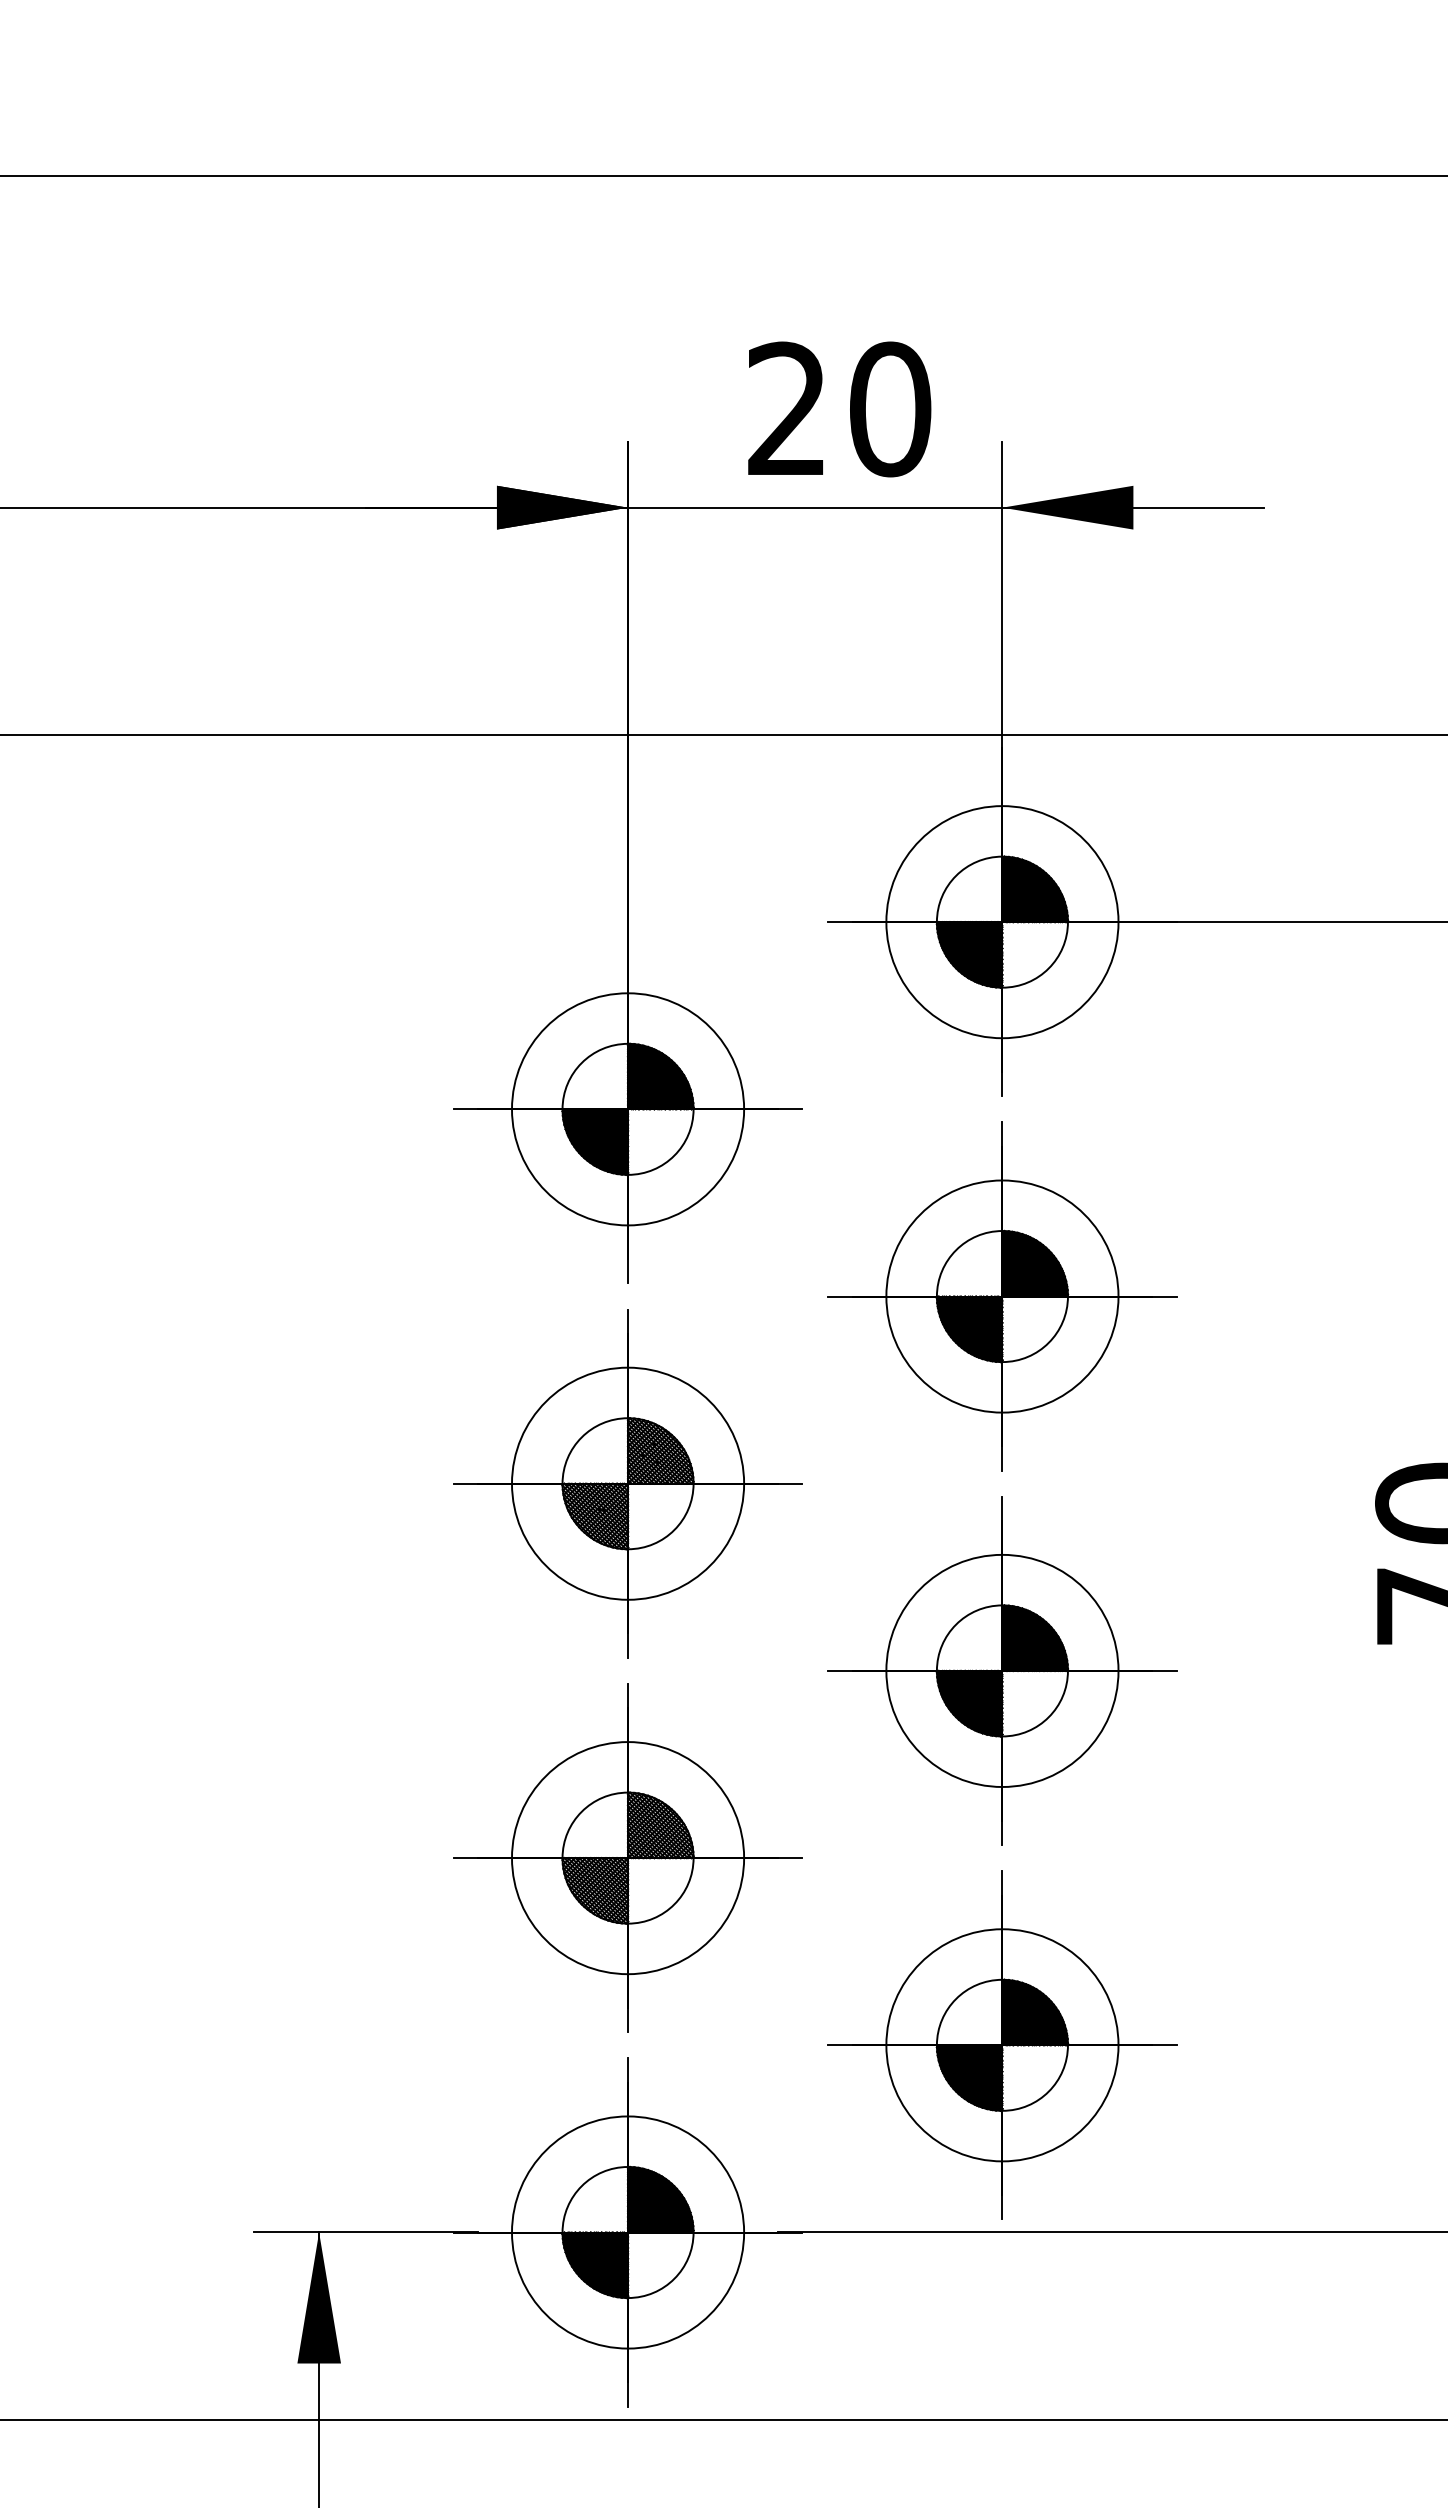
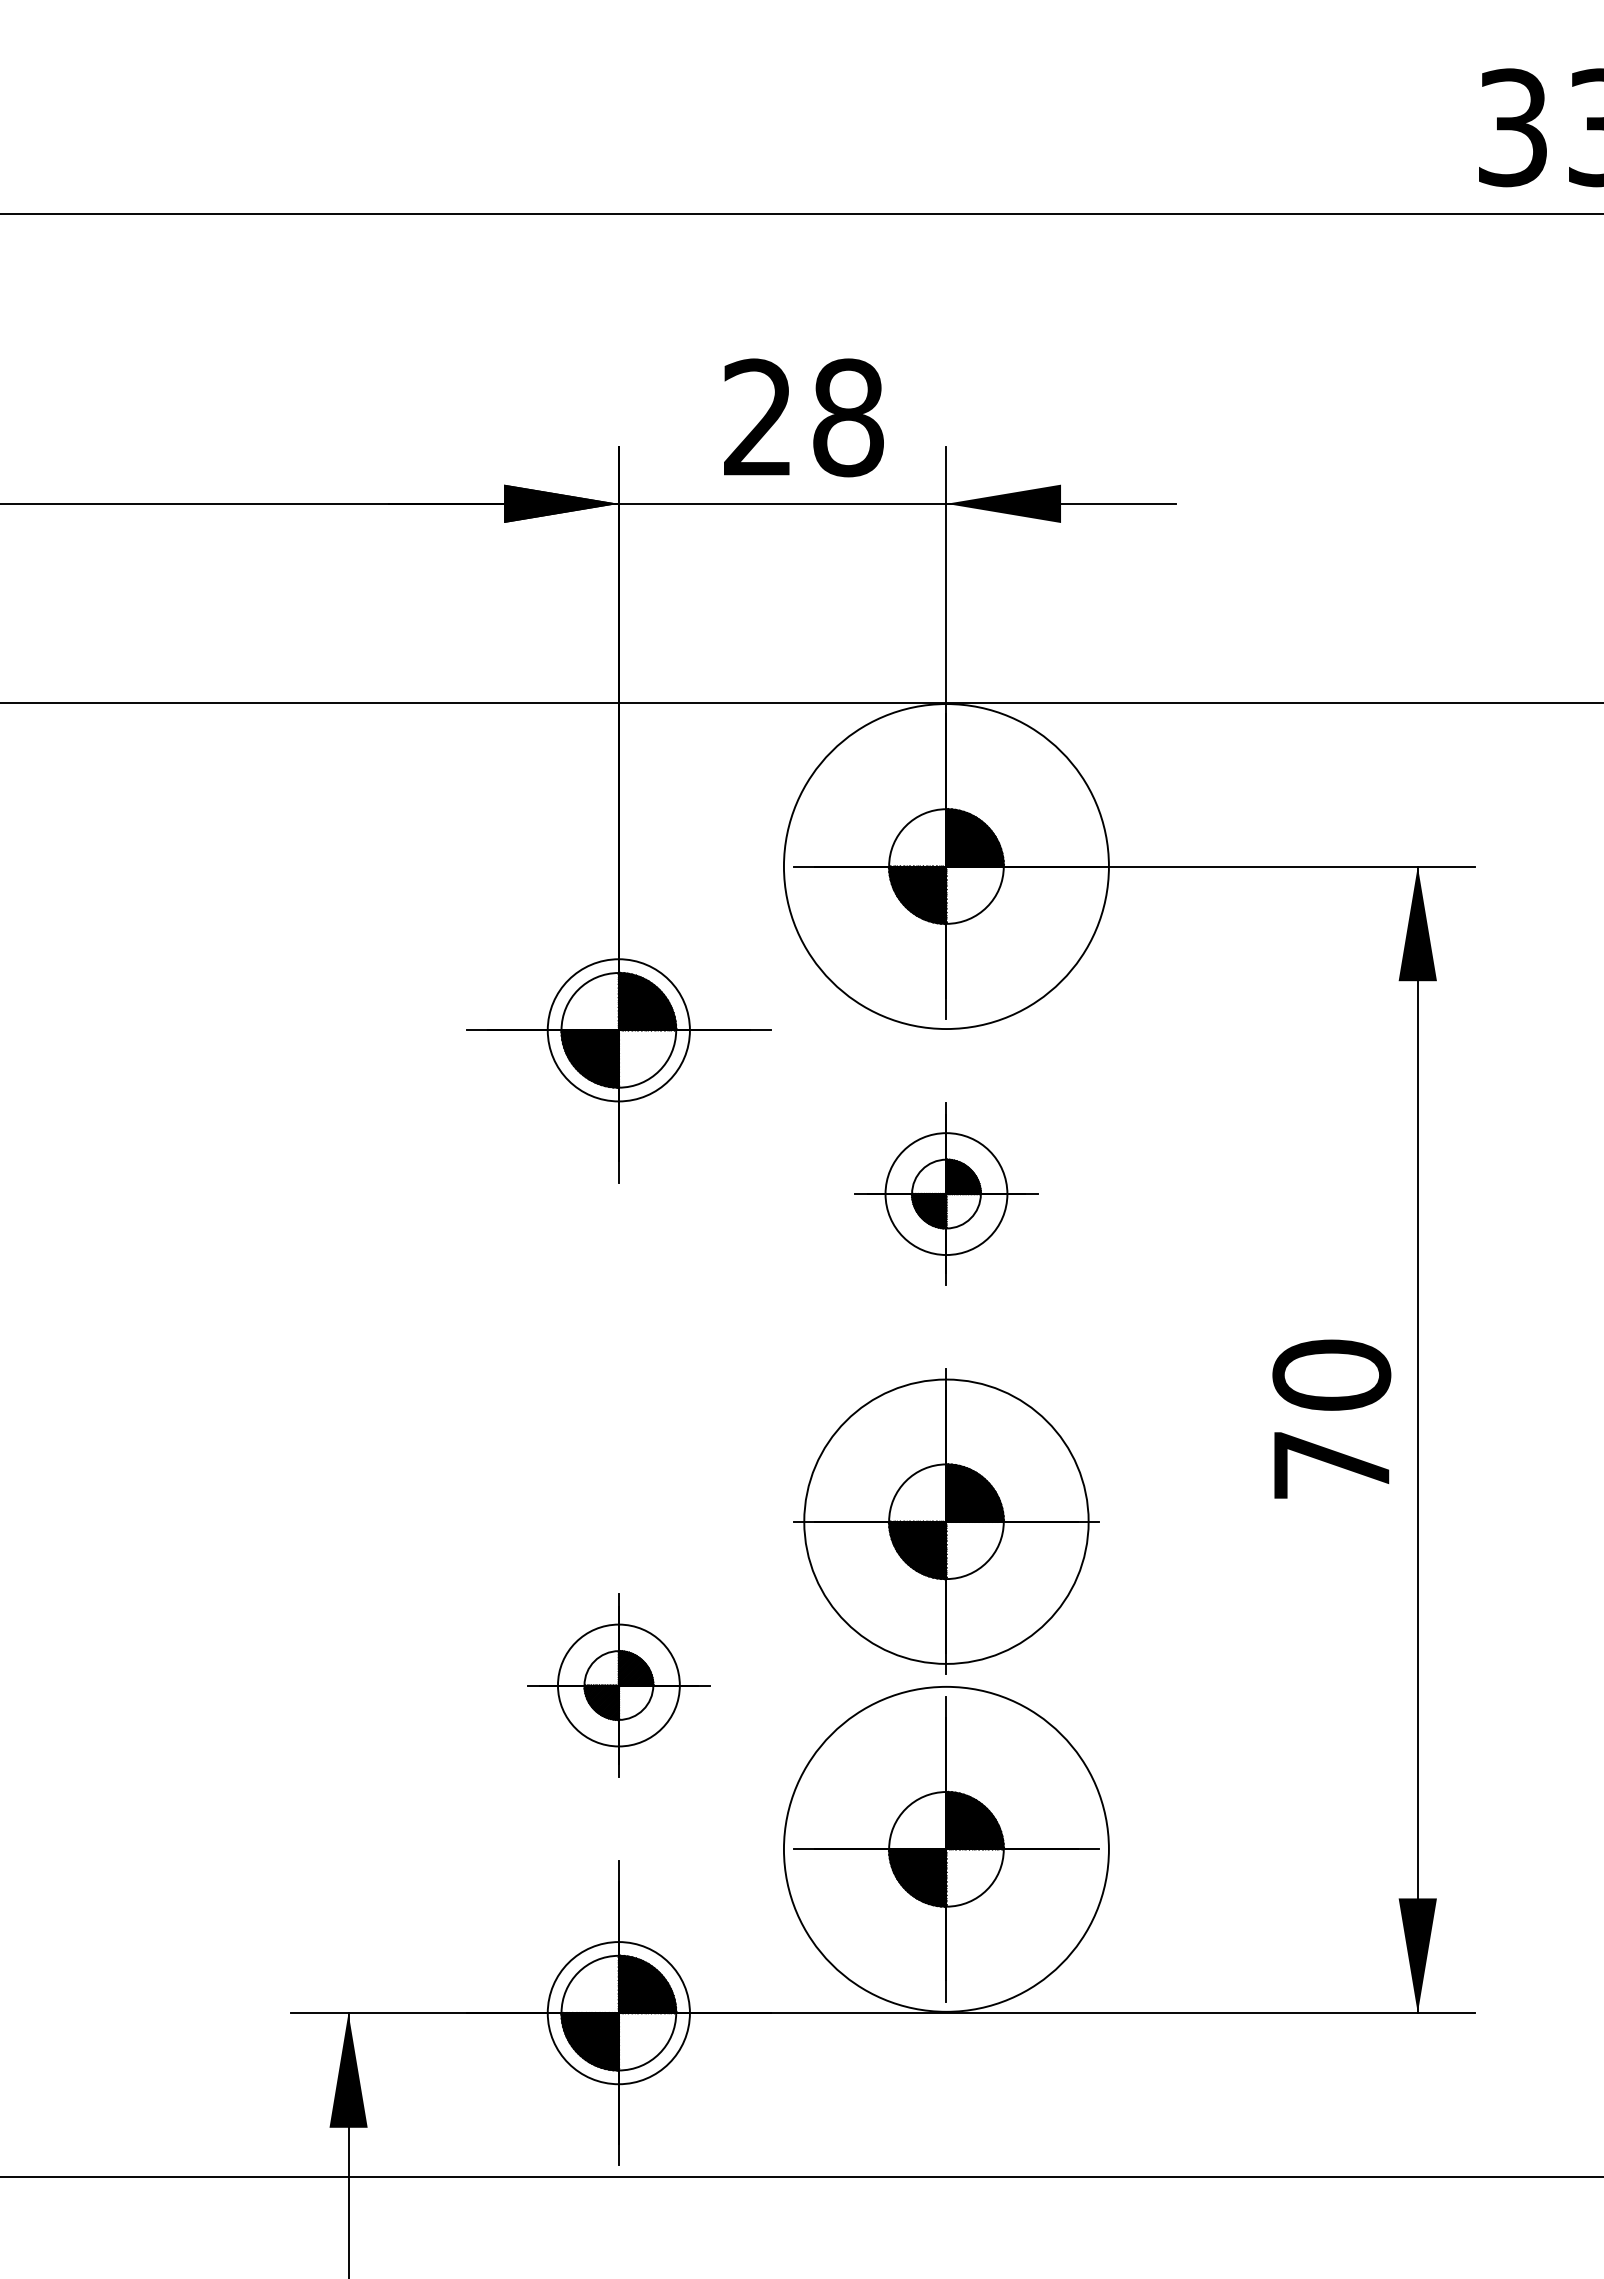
text: (890, 409) -> (848, 417), 20 -> 28
circle: (1002, 922) -> (946, 866), size x1.6
circle: (627, 1108) -> (618, 1029), size x0.7
part: (1002, 1295) -> (946, 1193), size x0.6
part: (627, 1483) -> (618, 1357), removed
circle: (1002, 1670) -> (946, 1521), size x1.4
part: (627, 1858) -> (618, 1685), size x0.6
circle: (1002, 2044) -> (946, 1848), size x1.6
circle: (627, 2231) -> (618, 2012), size x0.7

